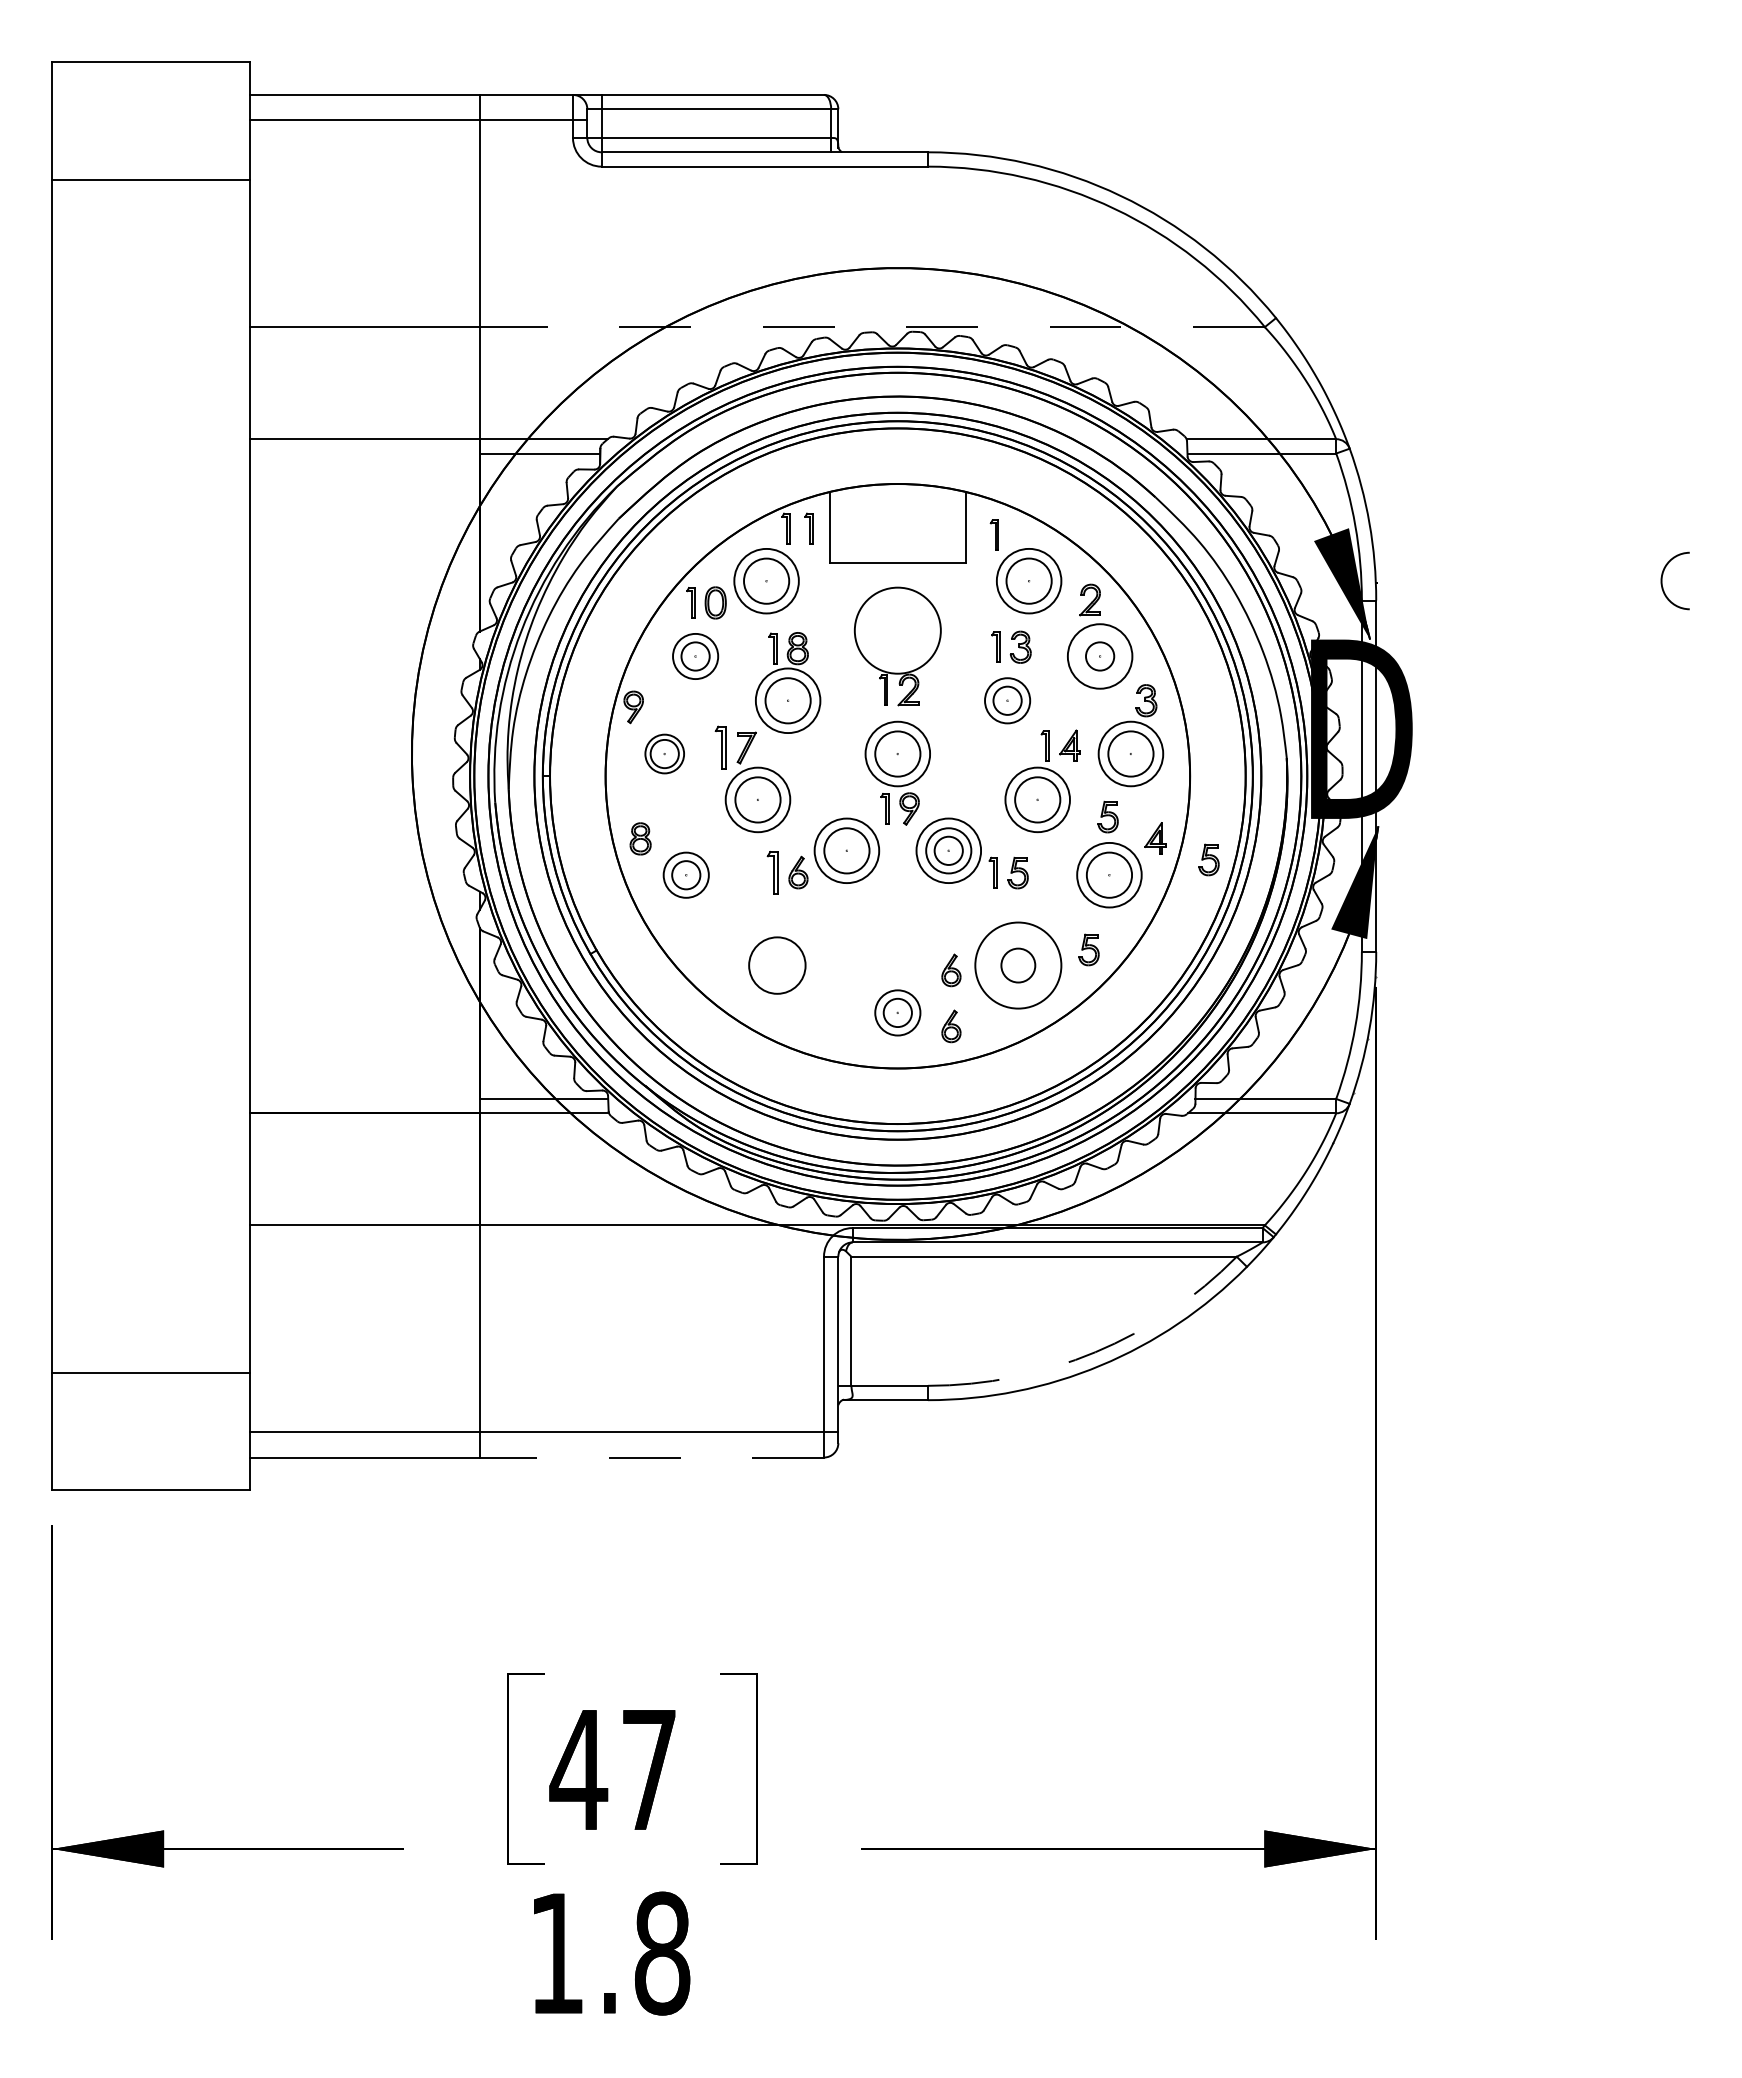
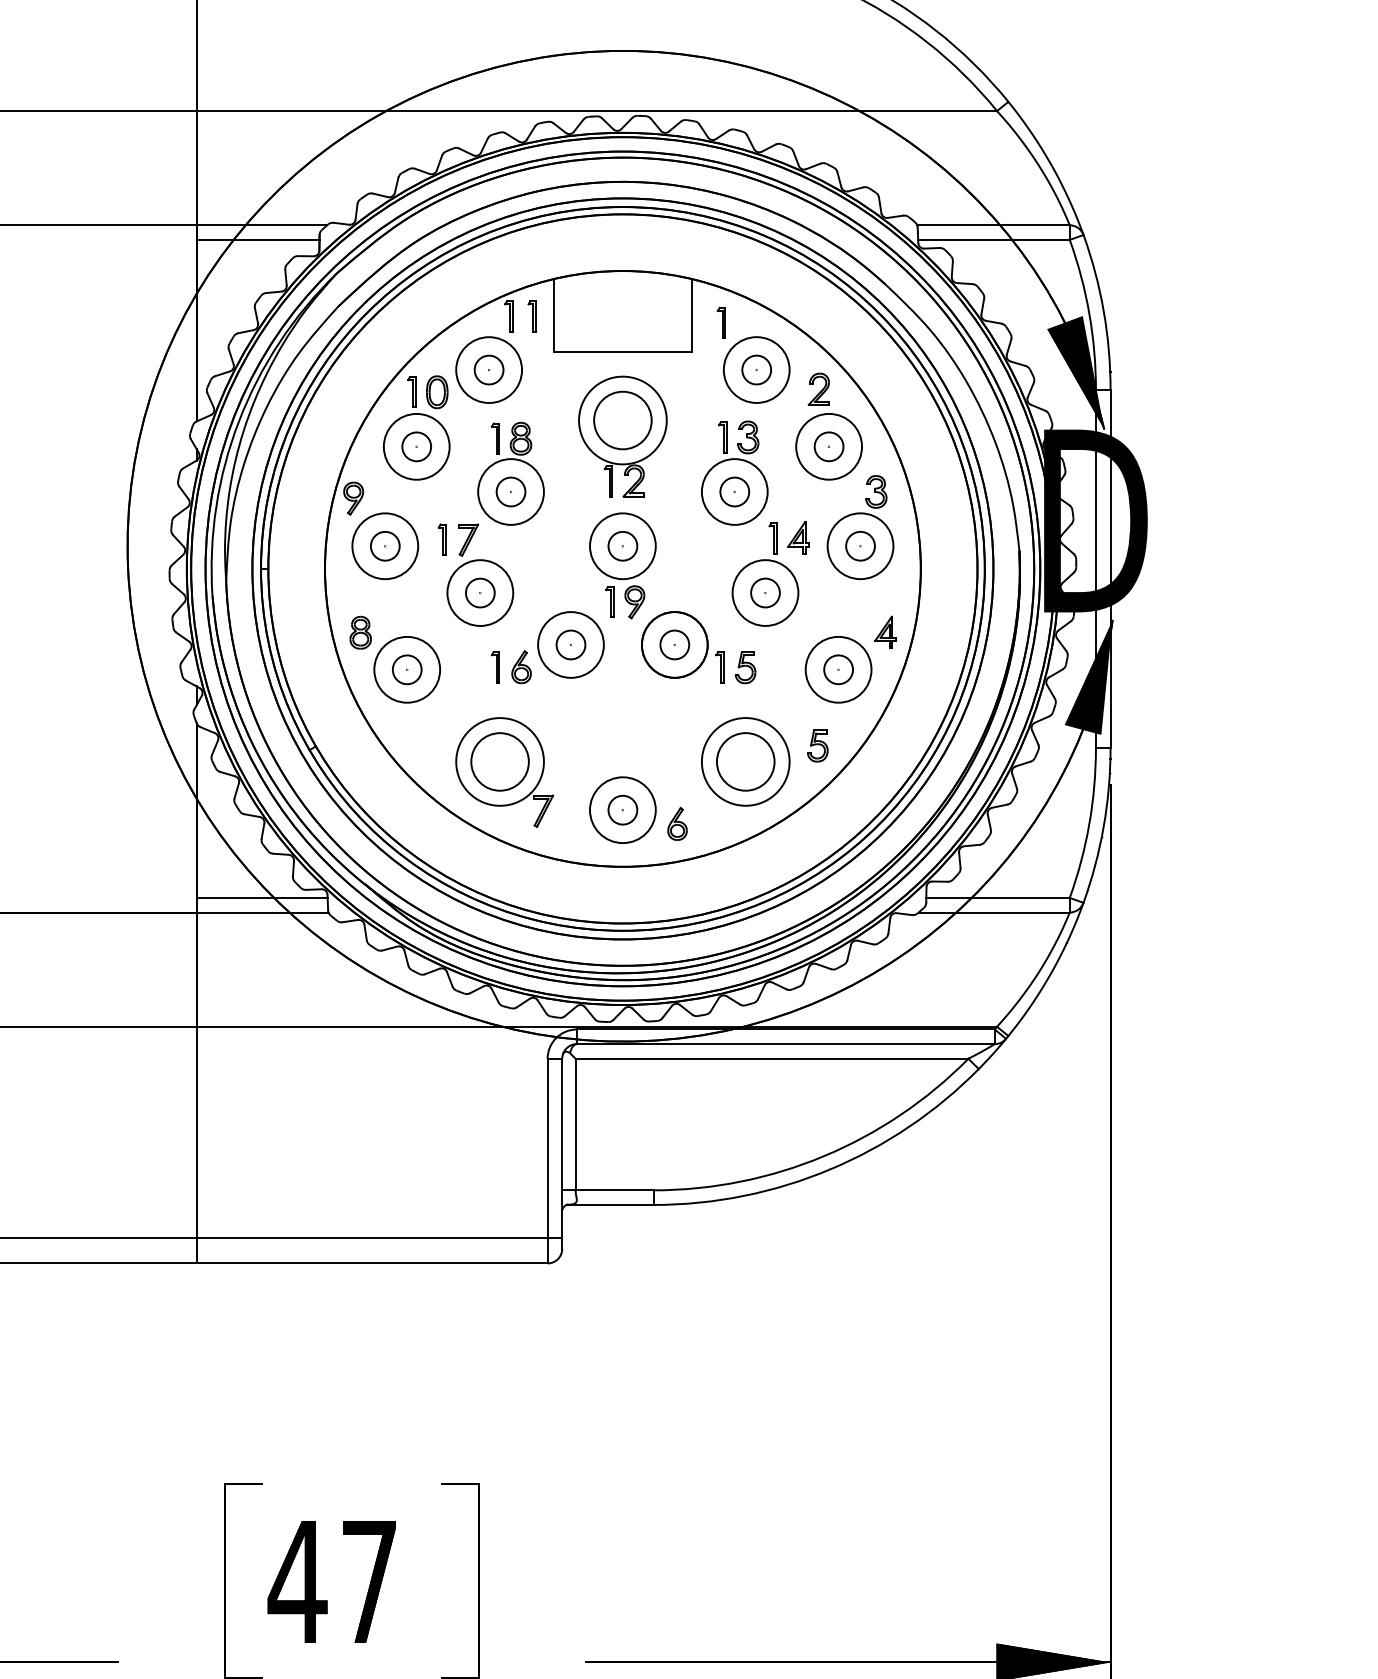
line: (872, 327) -> (597, 111), dashed -> solid
circle: (766, 581) -> (489, 370), size x0.62
circle: (1028, 581) -> (756, 370), size x0.62
circle: (897, 630) -> (622, 420), added
circle: (695, 656) -> (416, 446), size x1.43
circle: (788, 700) -> (511, 491), size x0.62
circle: (1007, 700) -> (734, 491), size x1.43
part: (720, 747) -> (442, 539), size x0.71
circle: (664, 753) -> (385, 545), size x1.67
circle: (897, 753) -> (622, 545), size x0.62
circle: (1130, 753) -> (860, 545), size x0.62
circle: (757, 799) -> (479, 592), size x0.62
circle: (1037, 799) -> (765, 592), size x0.62
part: (1107, 816) -> (836, 609), removed
circle: (846, 850) -> (570, 644), size x0.62
circle: (948, 850) -> (674, 644), size x1.43
part: (1208, 859) -> (939, 653), removed
part: (772, 872) -> (495, 667), size x0.71
circle: (686, 874) -> (407, 669), size x1.43
circle: (1109, 875) -> (838, 670), size x0.62
circle: (1018, 965) -> (745, 761), size x1.67
part: (951, 970) -> (677, 766), removed
part: (781, 975) -> (504, 772), added
circle: (897, 1012) -> (622, 809), size x1.43
arc: (1095, 1352) -> (824, 1156), dashed -> solid
line: (651, 1457) -> (371, 1263), dashed -> solid

